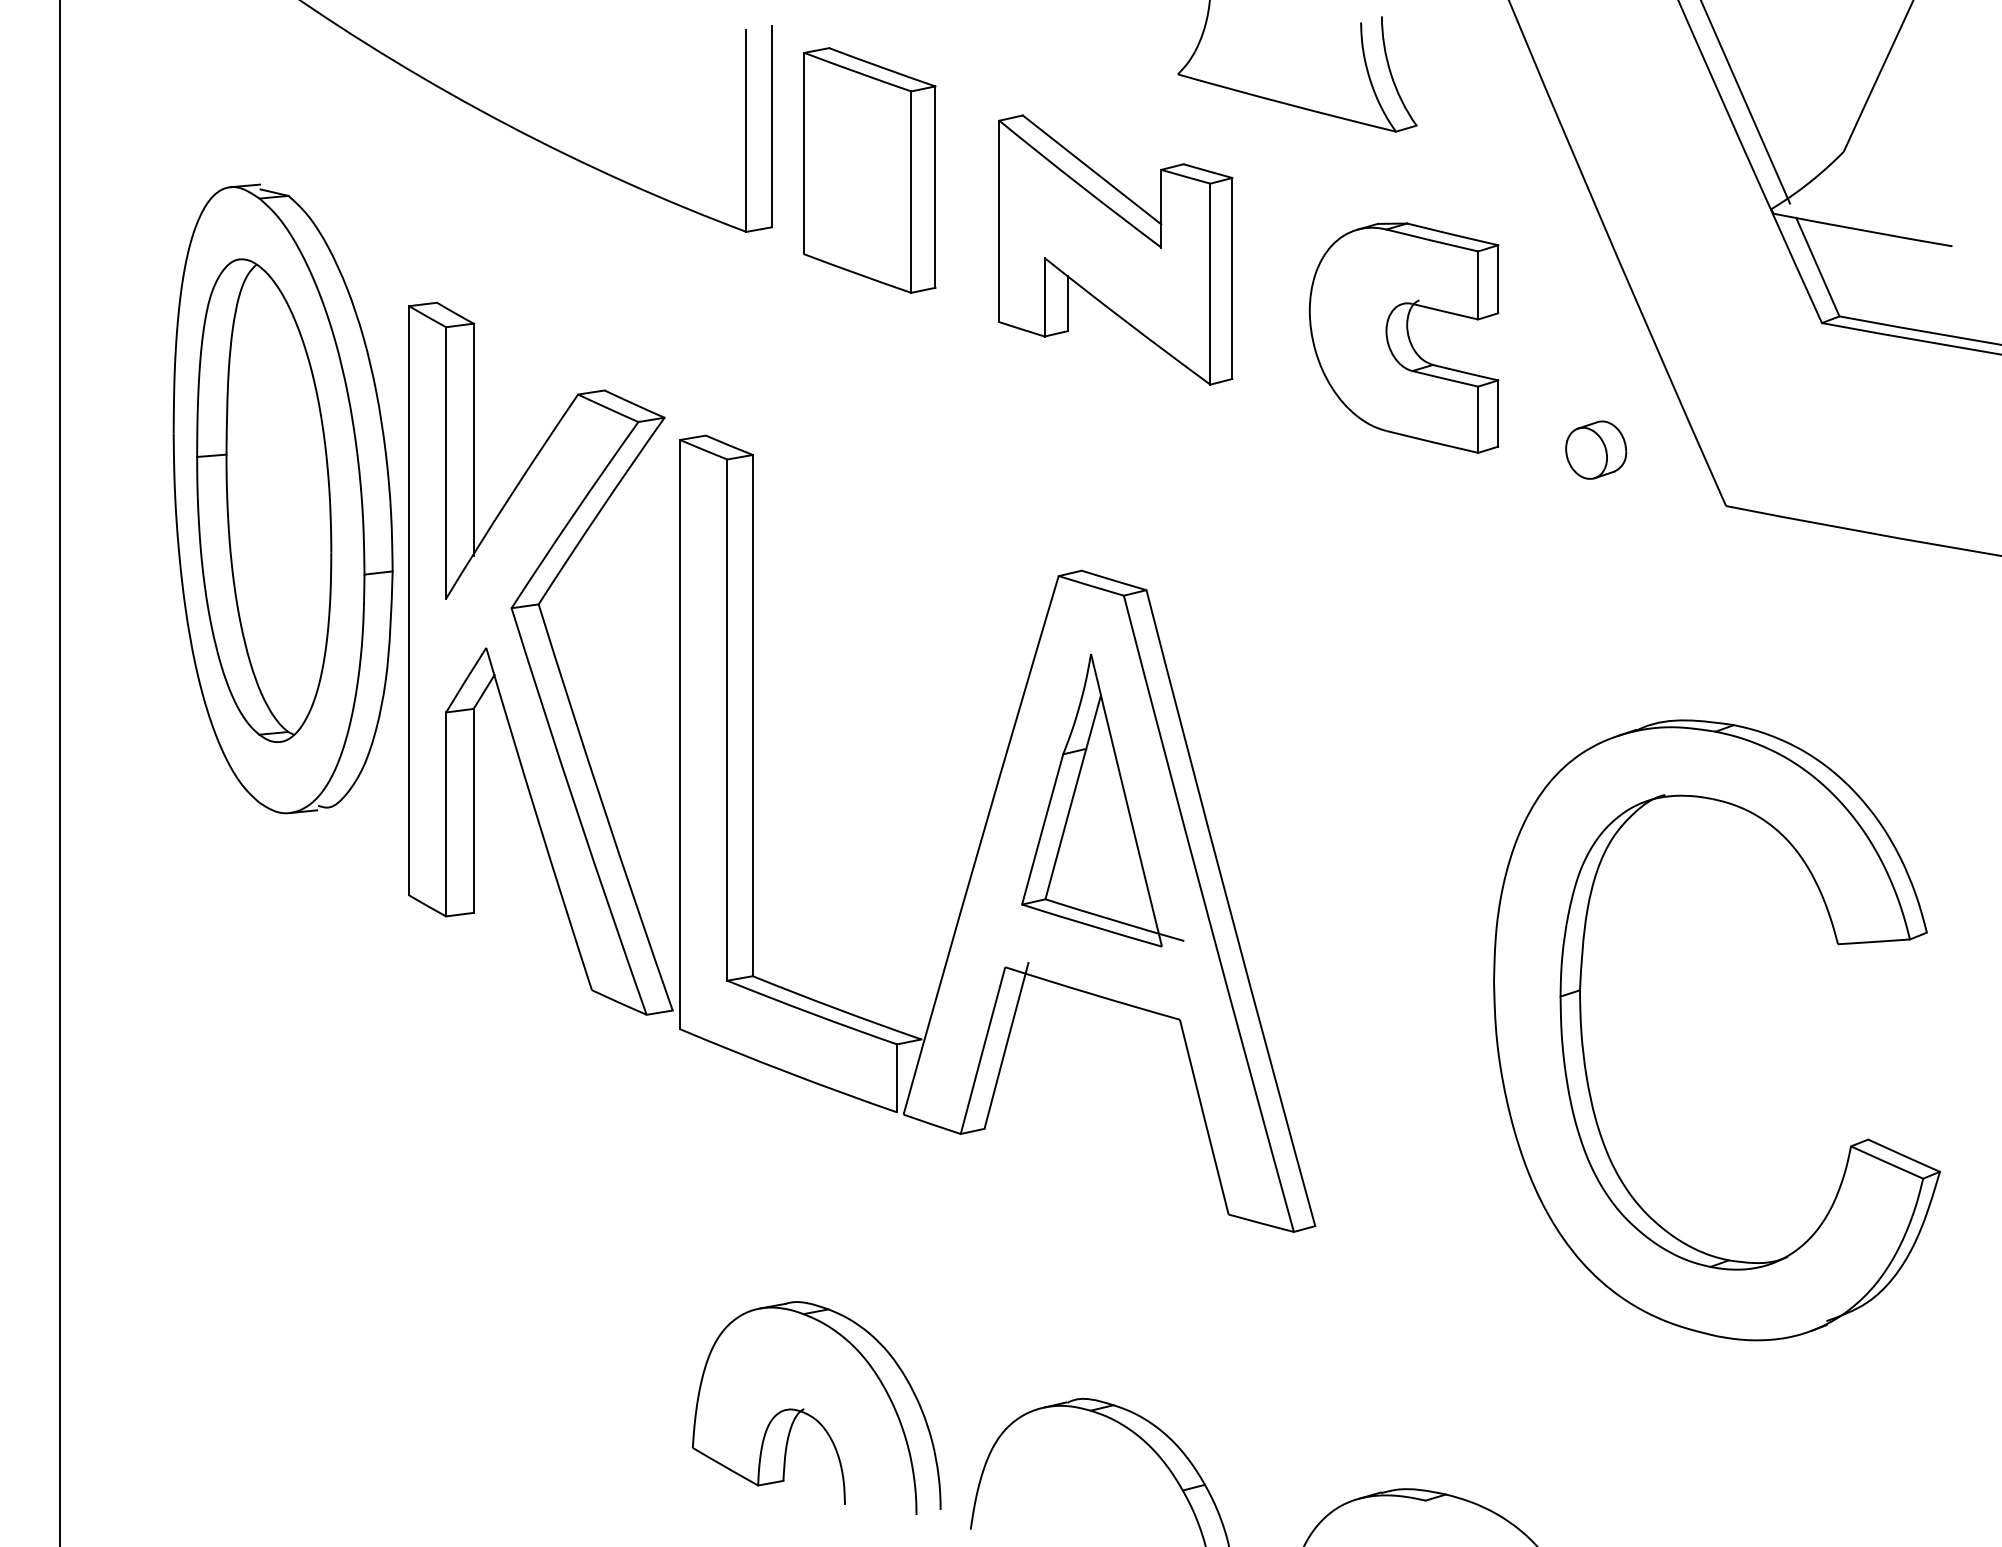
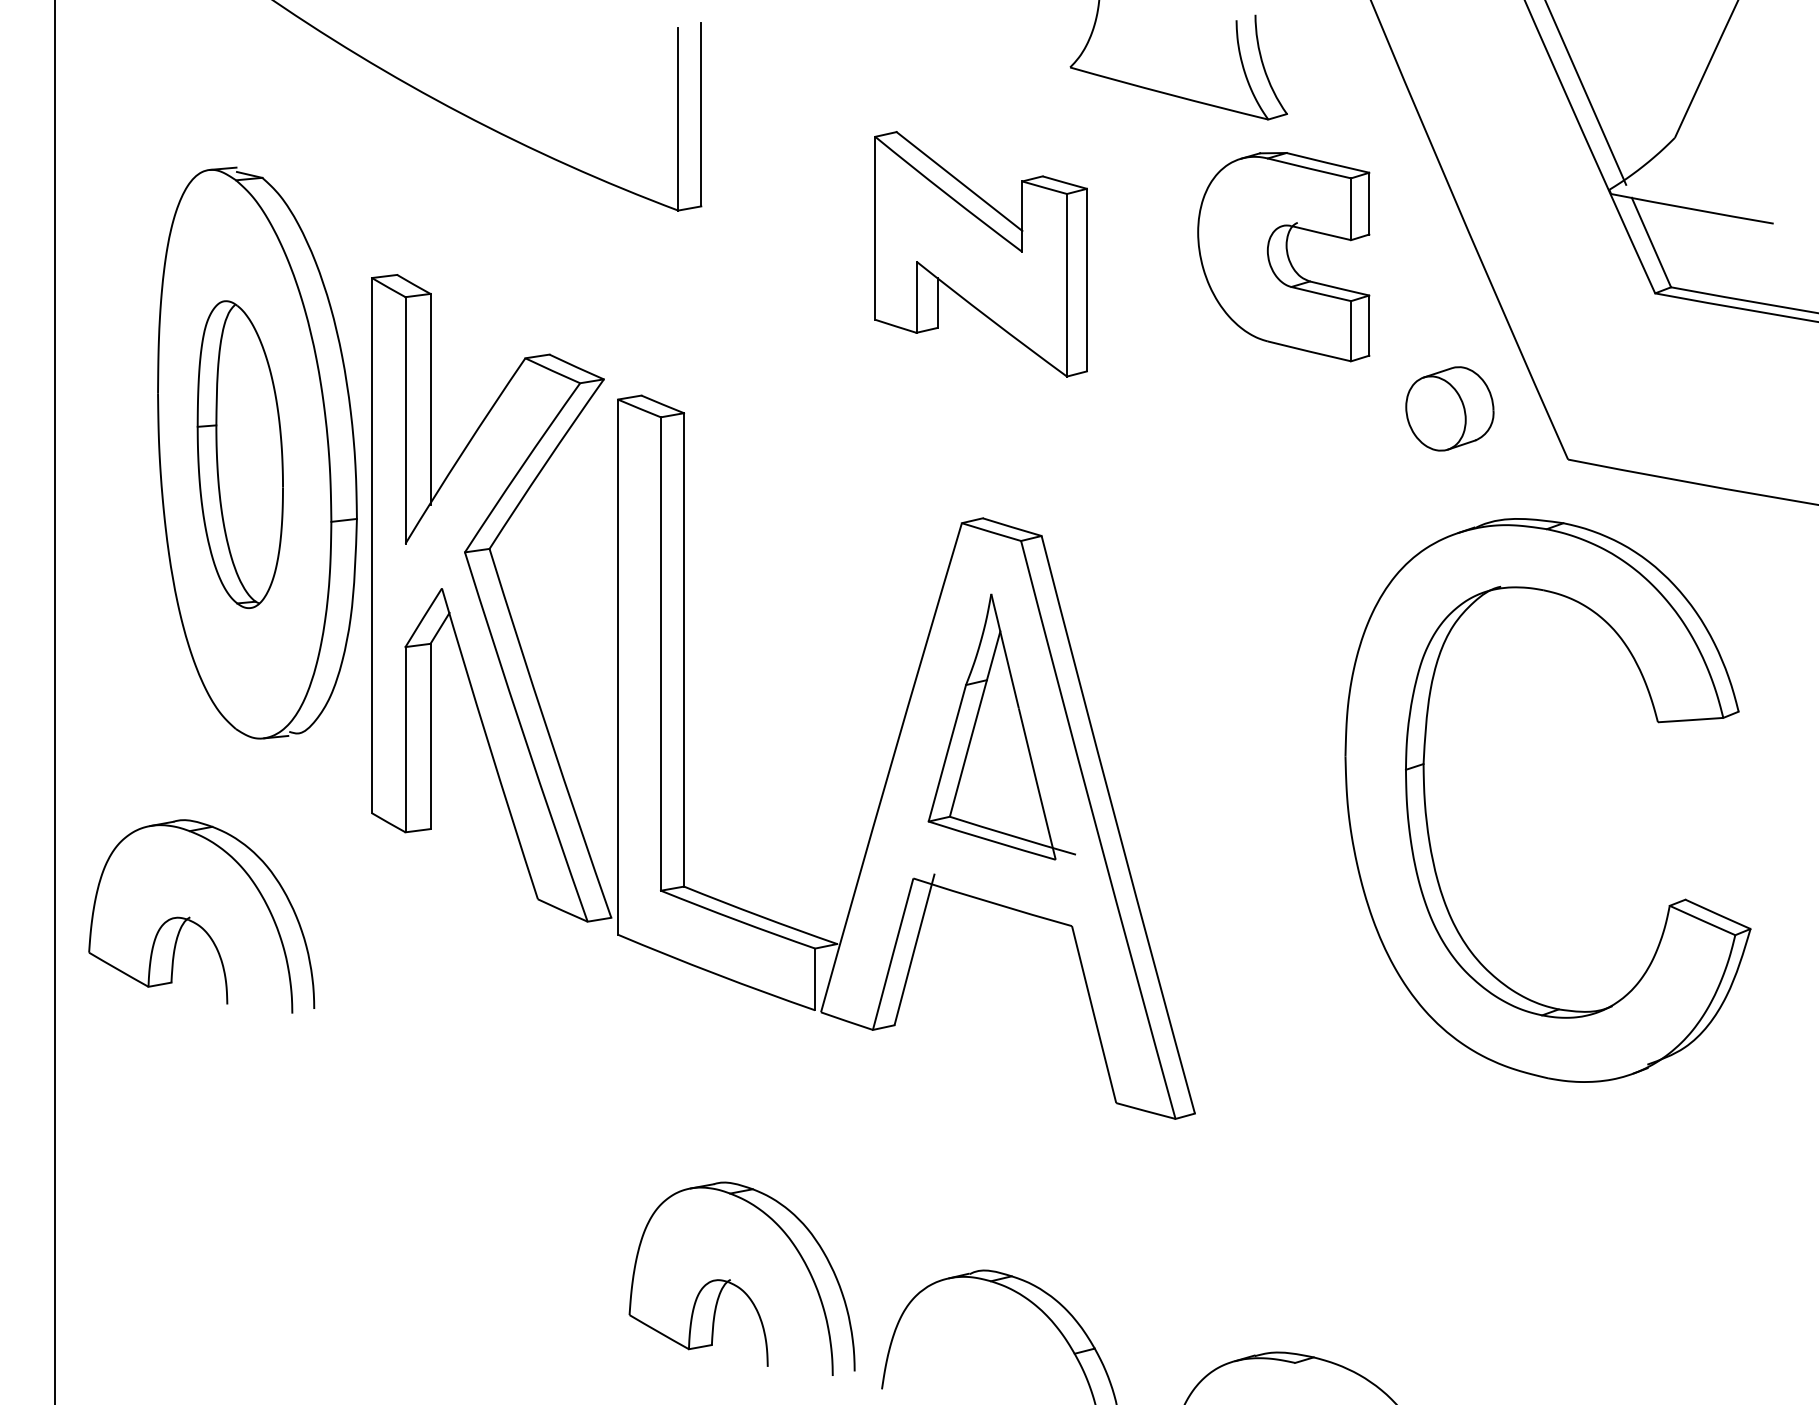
part: (869, 170) -> (790, 154), removed
part: (1115, 249) -> (980, 253), moved
part: (1403, 337) -> (1283, 256), moved
part: (1596, 449) -> (1450, 408), size x1.6
part: (264, 500) -> (240, 454), size x0.7
part: (215, 1015) -> (196, 922), added
part: (1583, 1042) -> (1426, 811), moved

